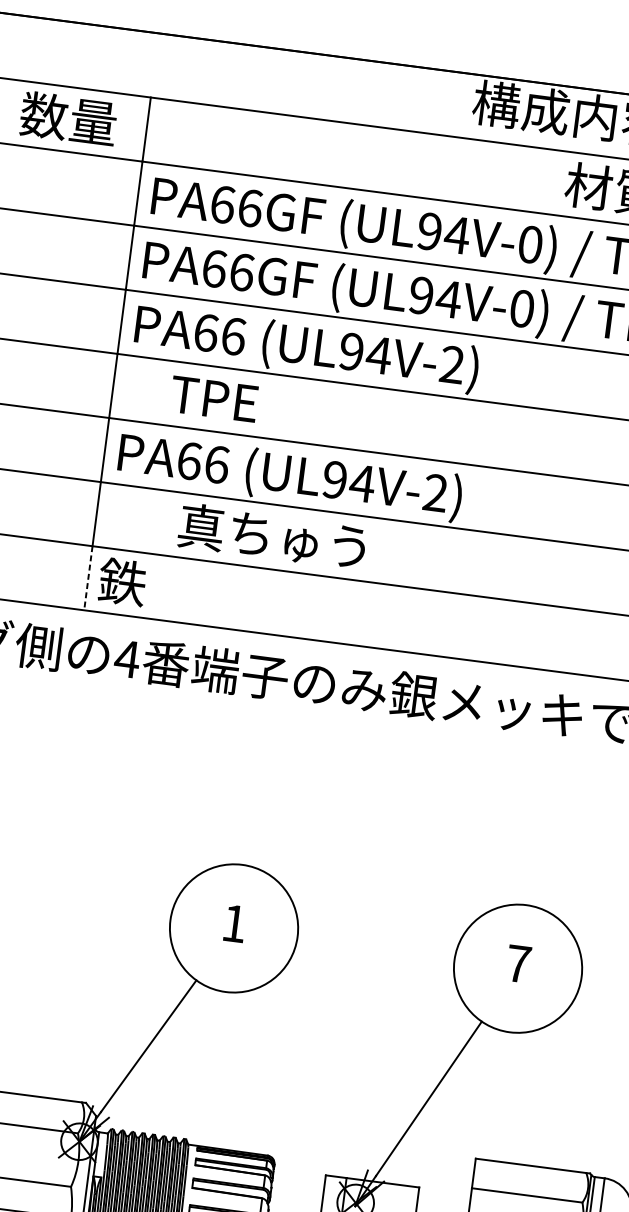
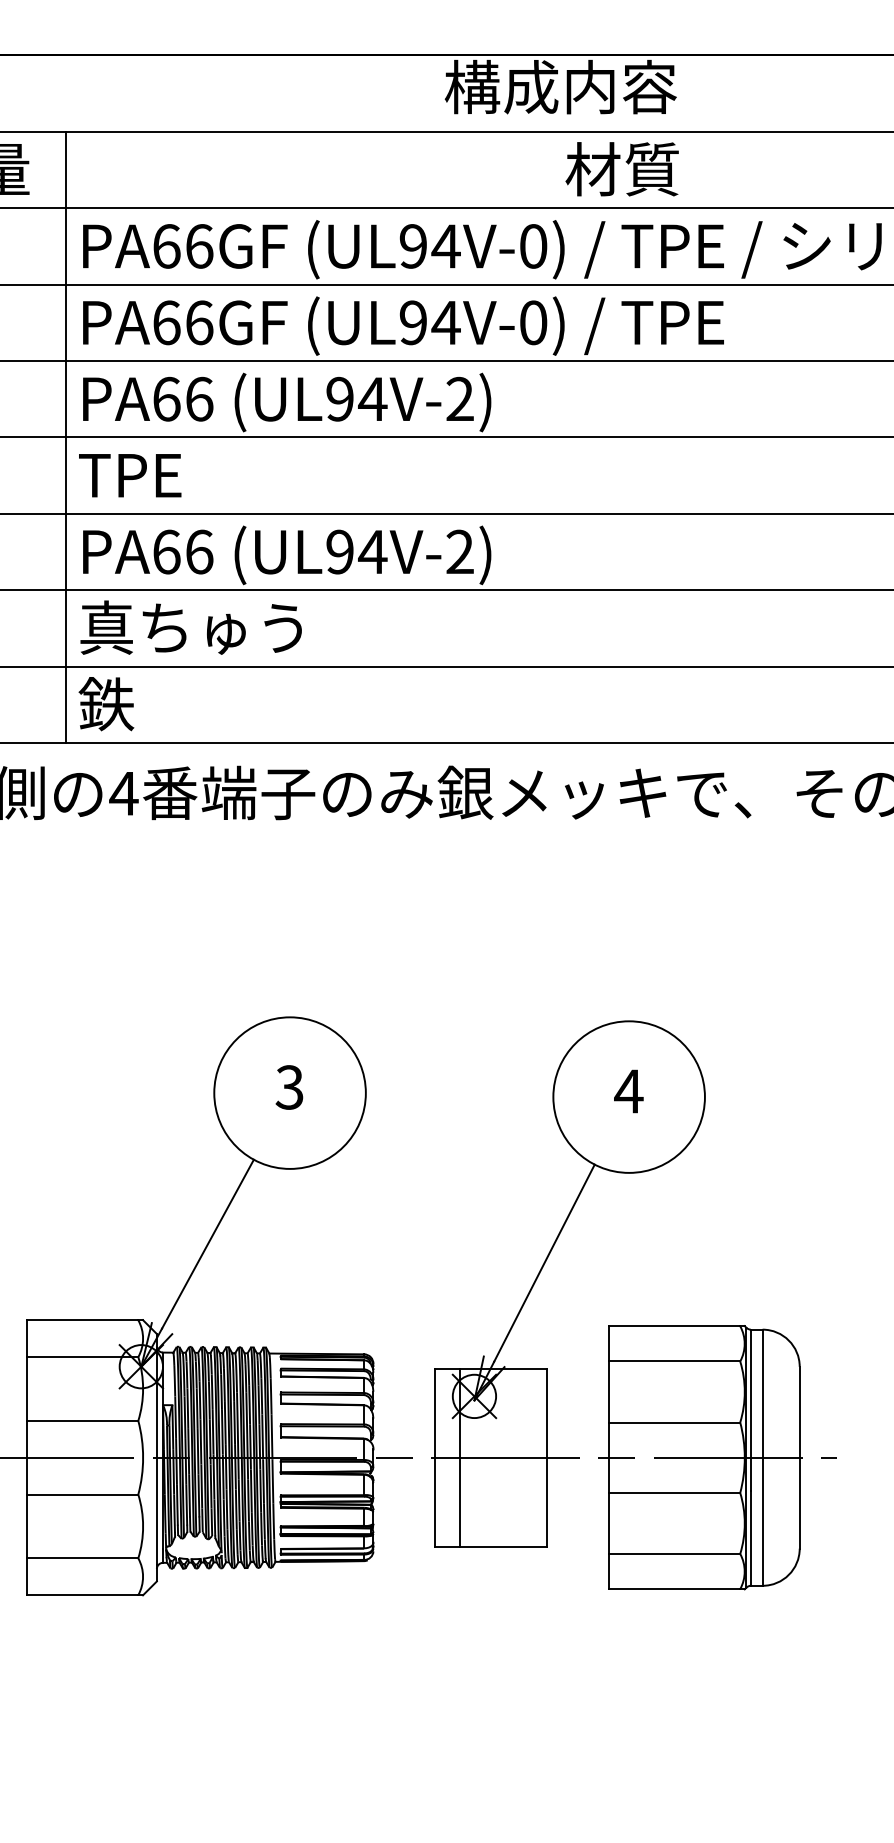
text: (214, 399) -> (130, 475), moved
text: (271, 536) -> (190, 627), moved
line: (87, 578) -> (65, 705), dashed -> solid
text: (234, 923) -> (289, 1087), 1 -> 3
text: (518, 963) -> (628, 1091), 7 -> 4

